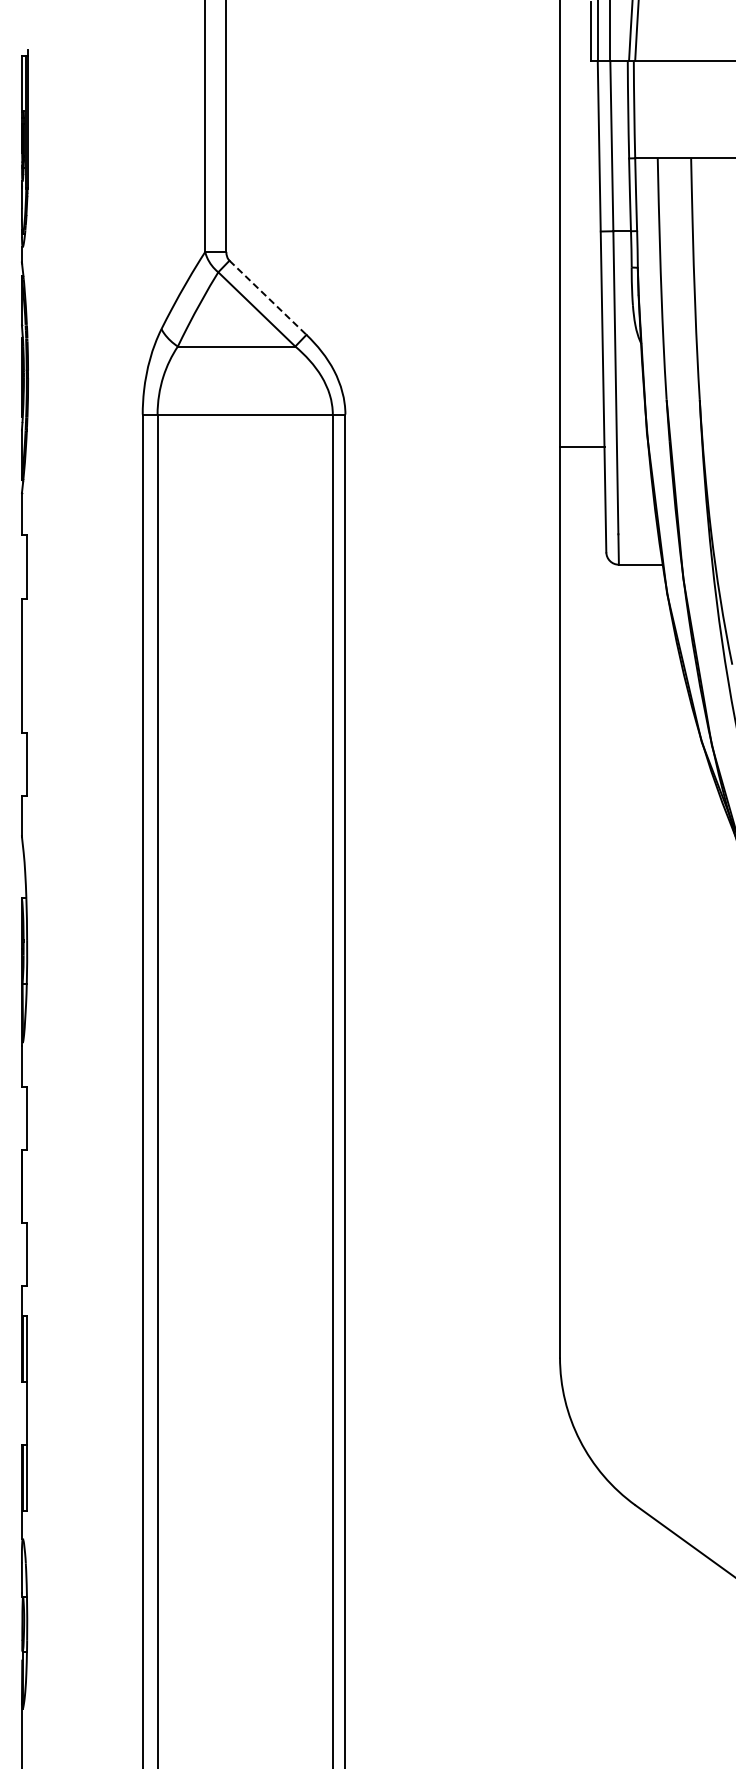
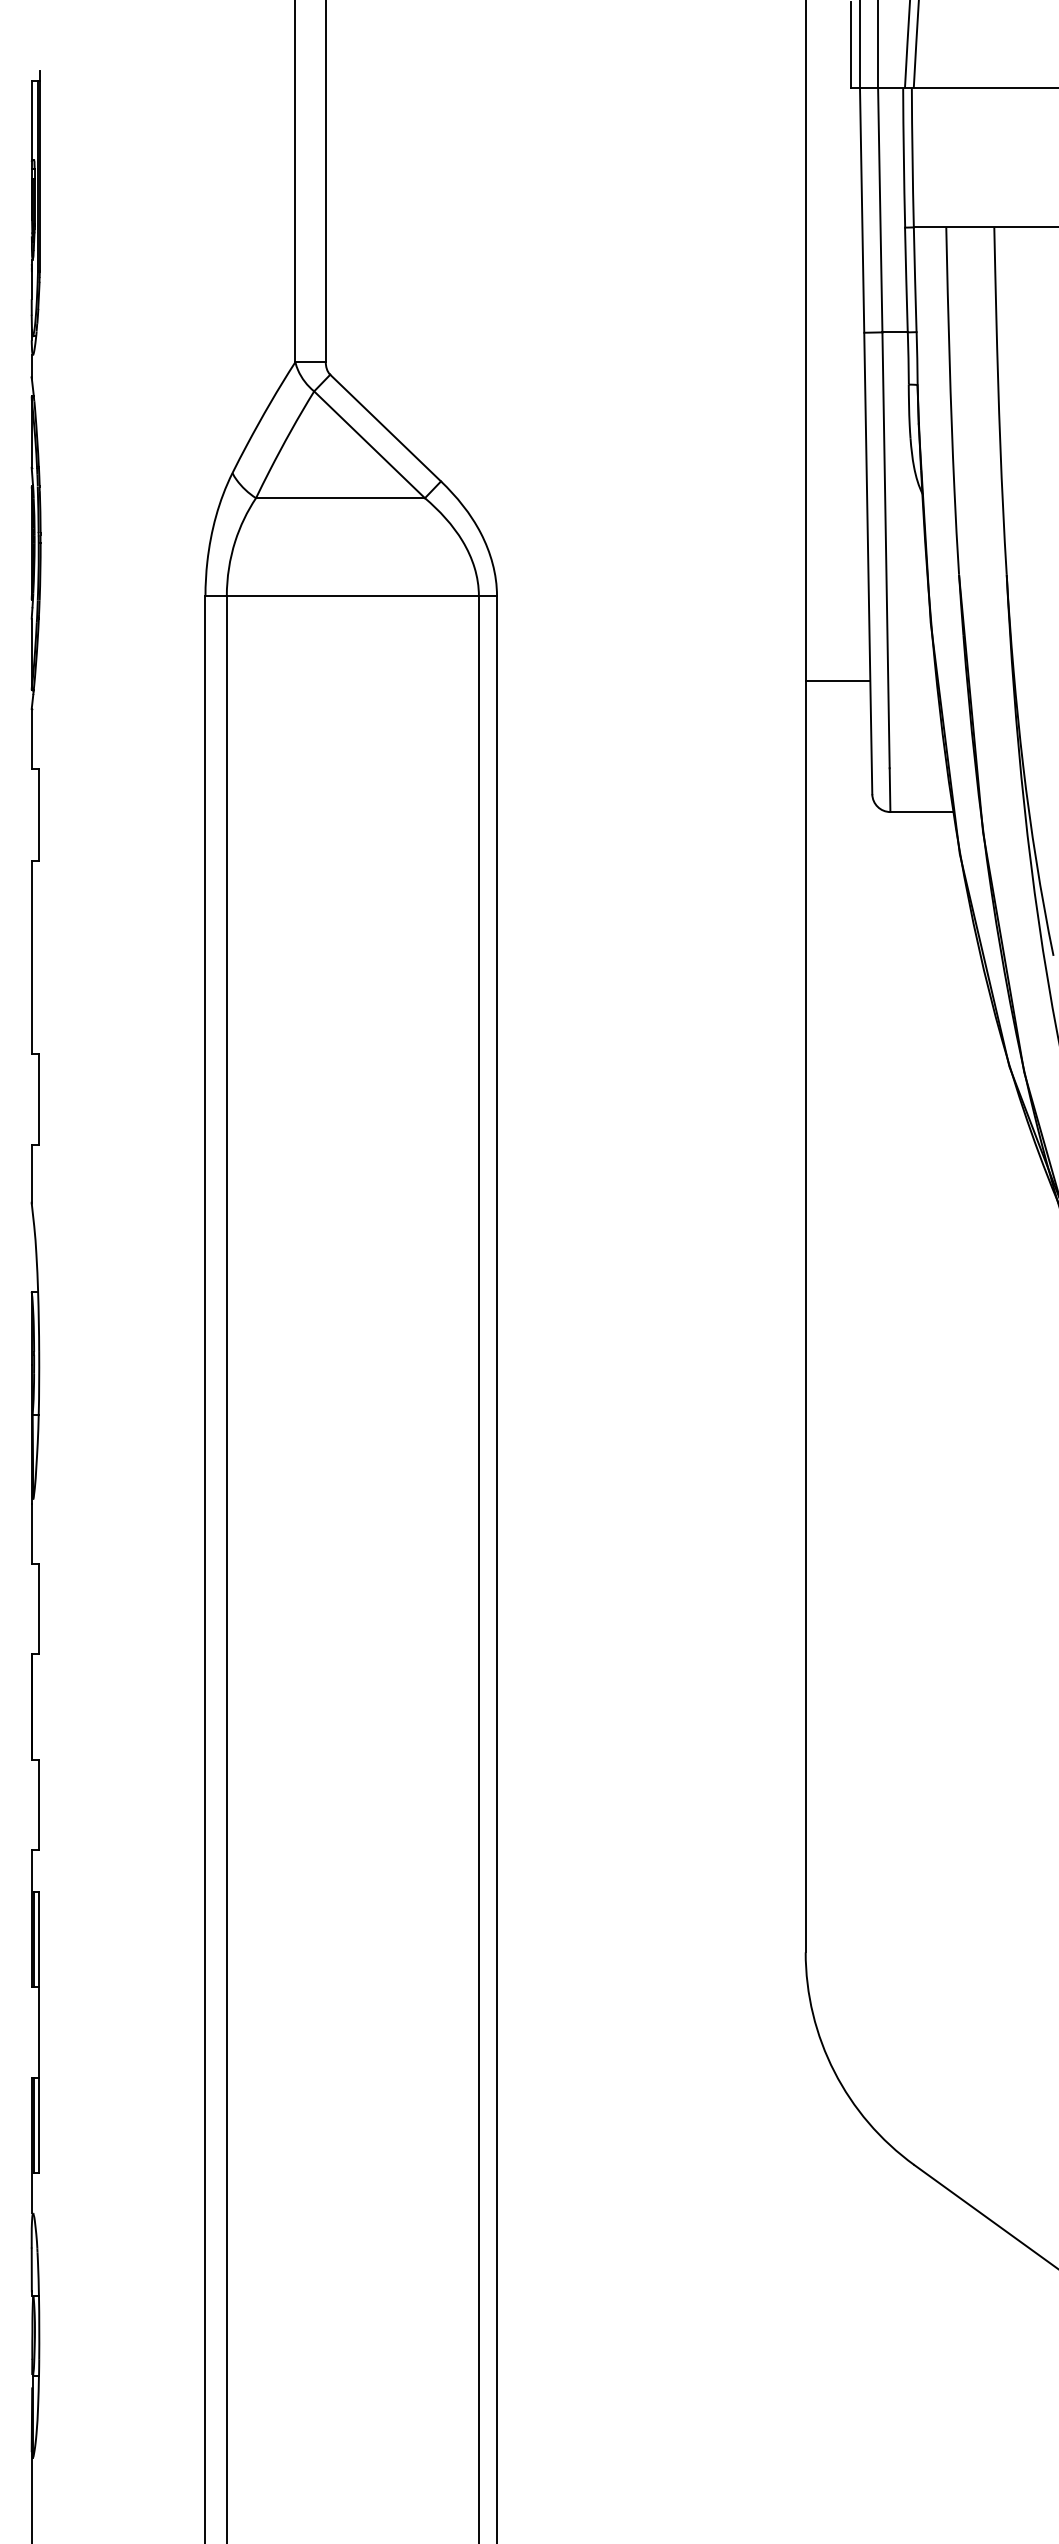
line: (268, 298) -> (386, 429), dashed -> solid
line: (582, 446) -> (838, 680), moved

